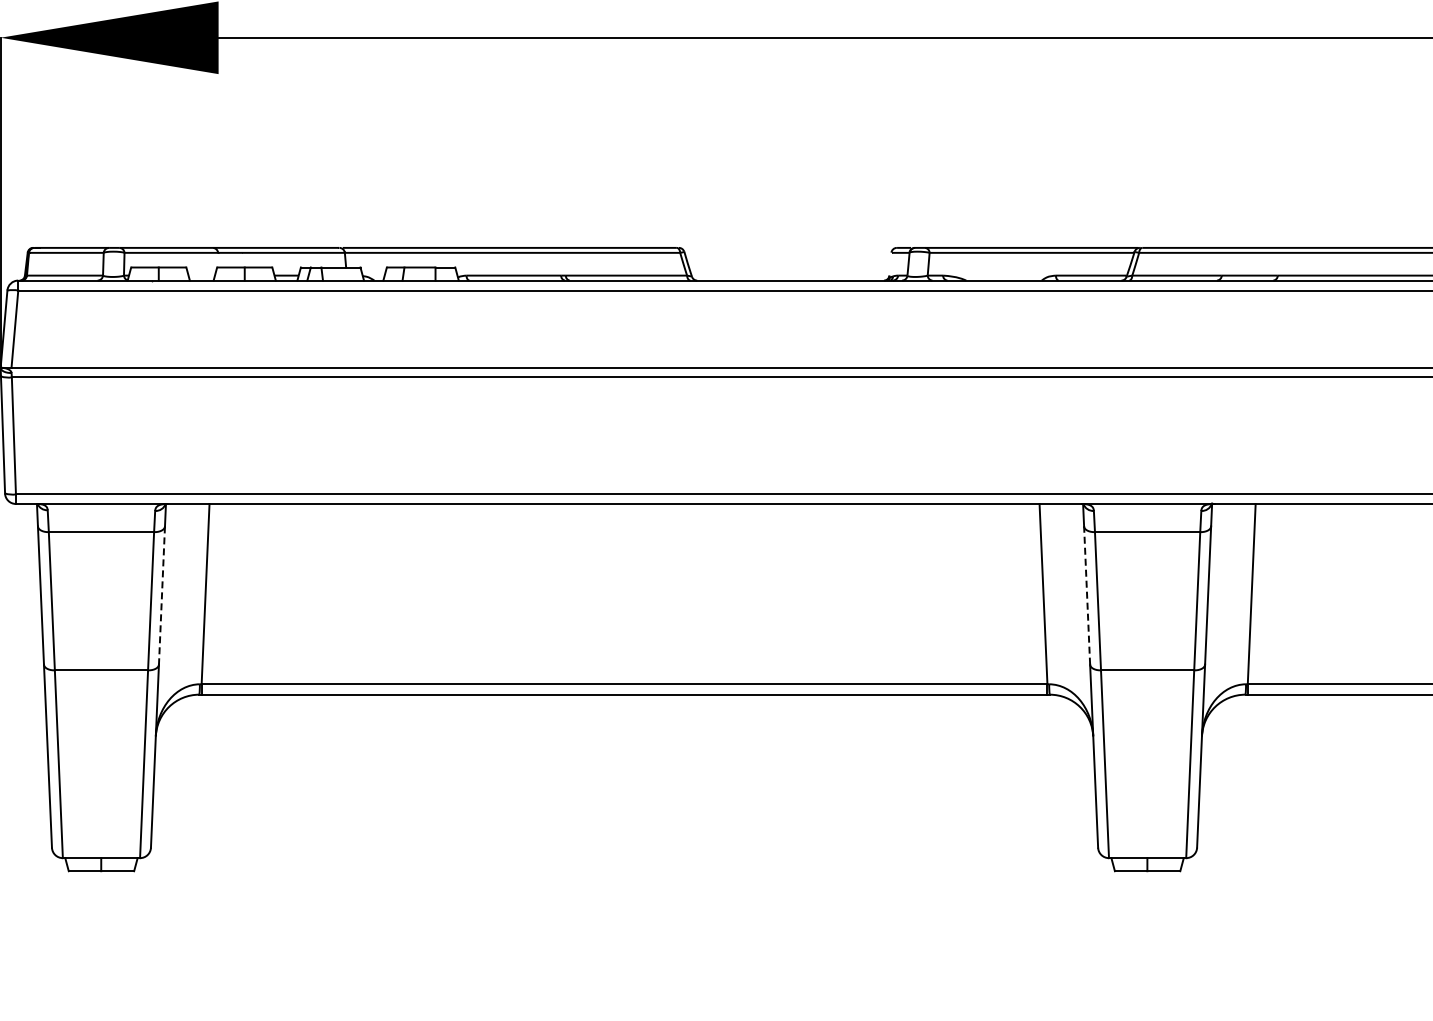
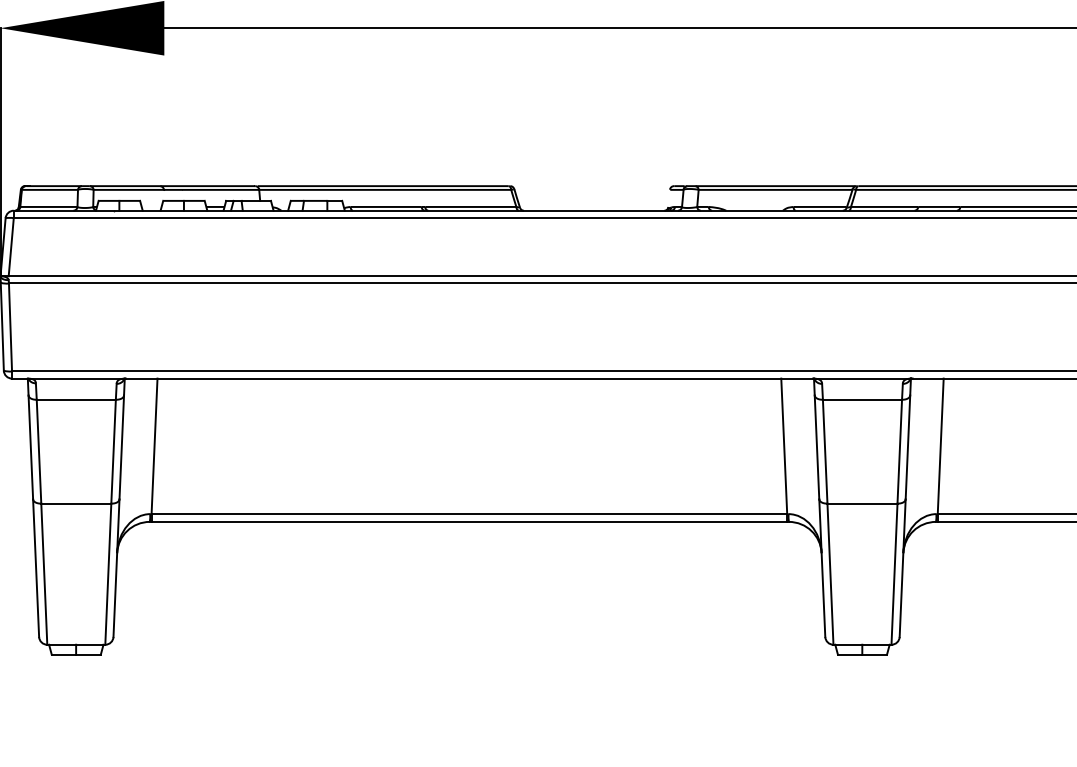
line: (1087, 595) -> (817, 447), dashed -> solid
line: (161, 596) -> (121, 448), dashed -> solid

